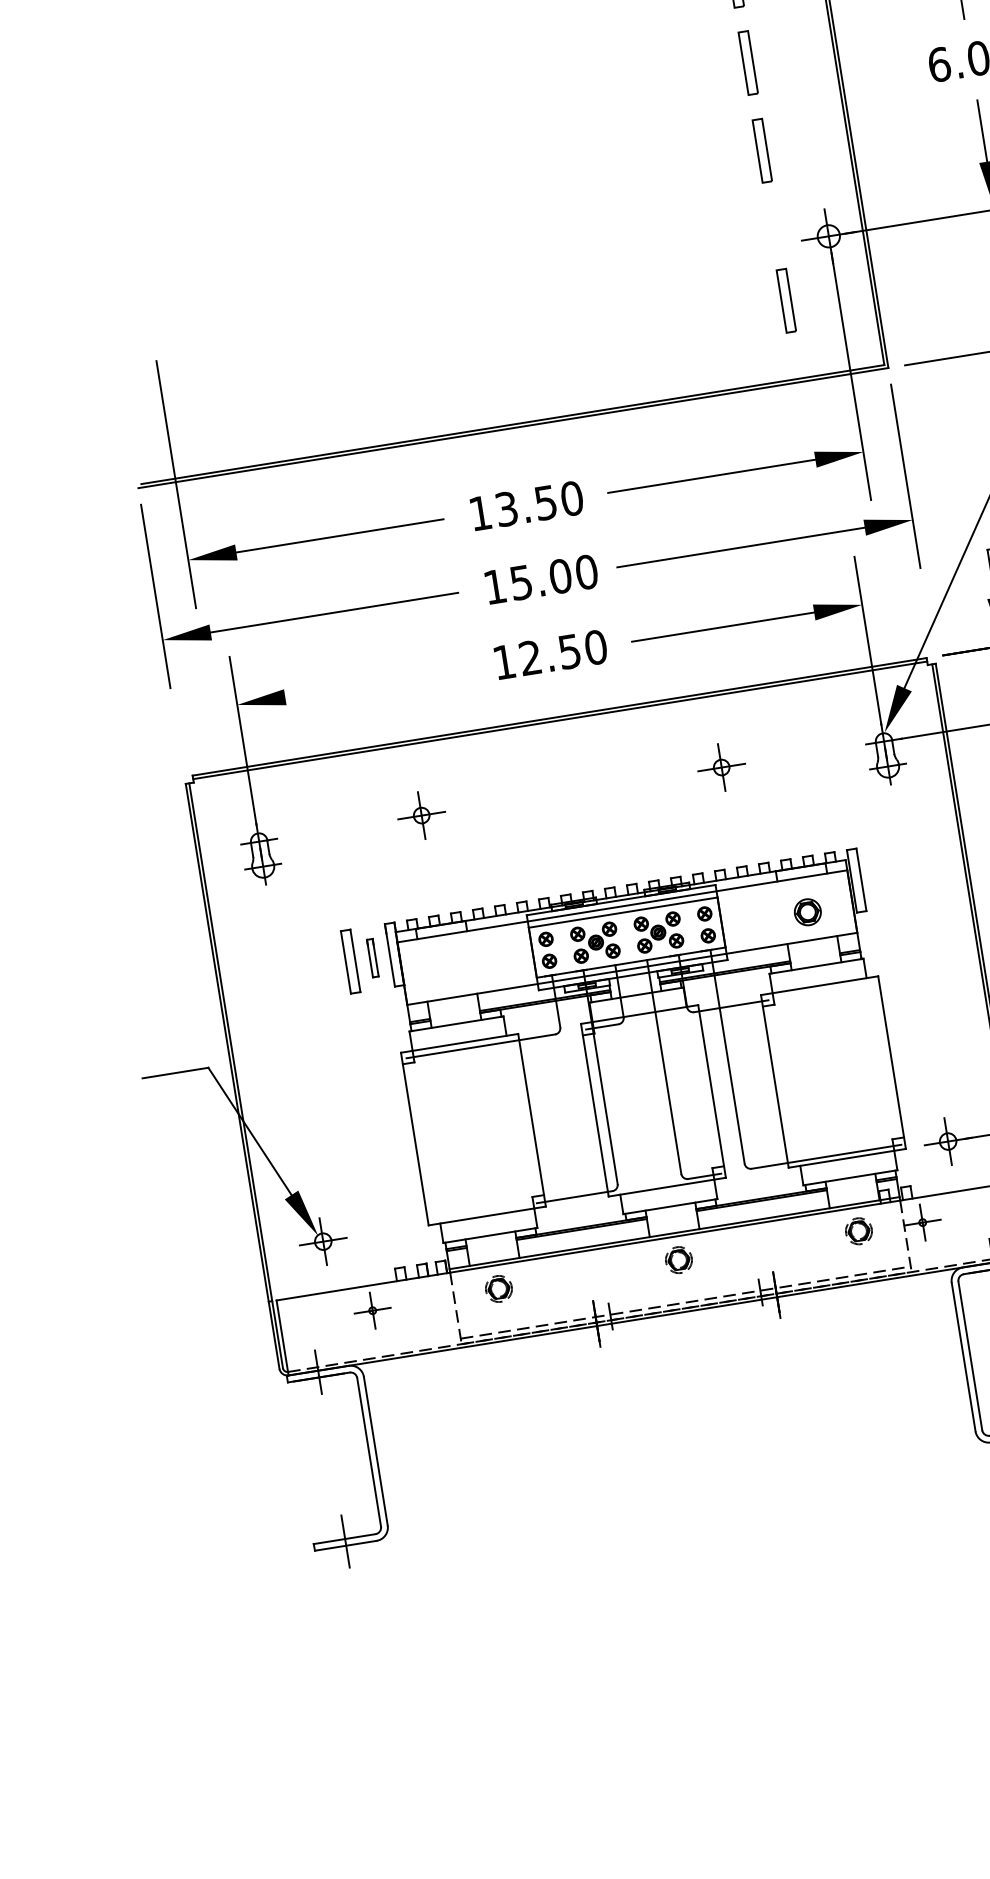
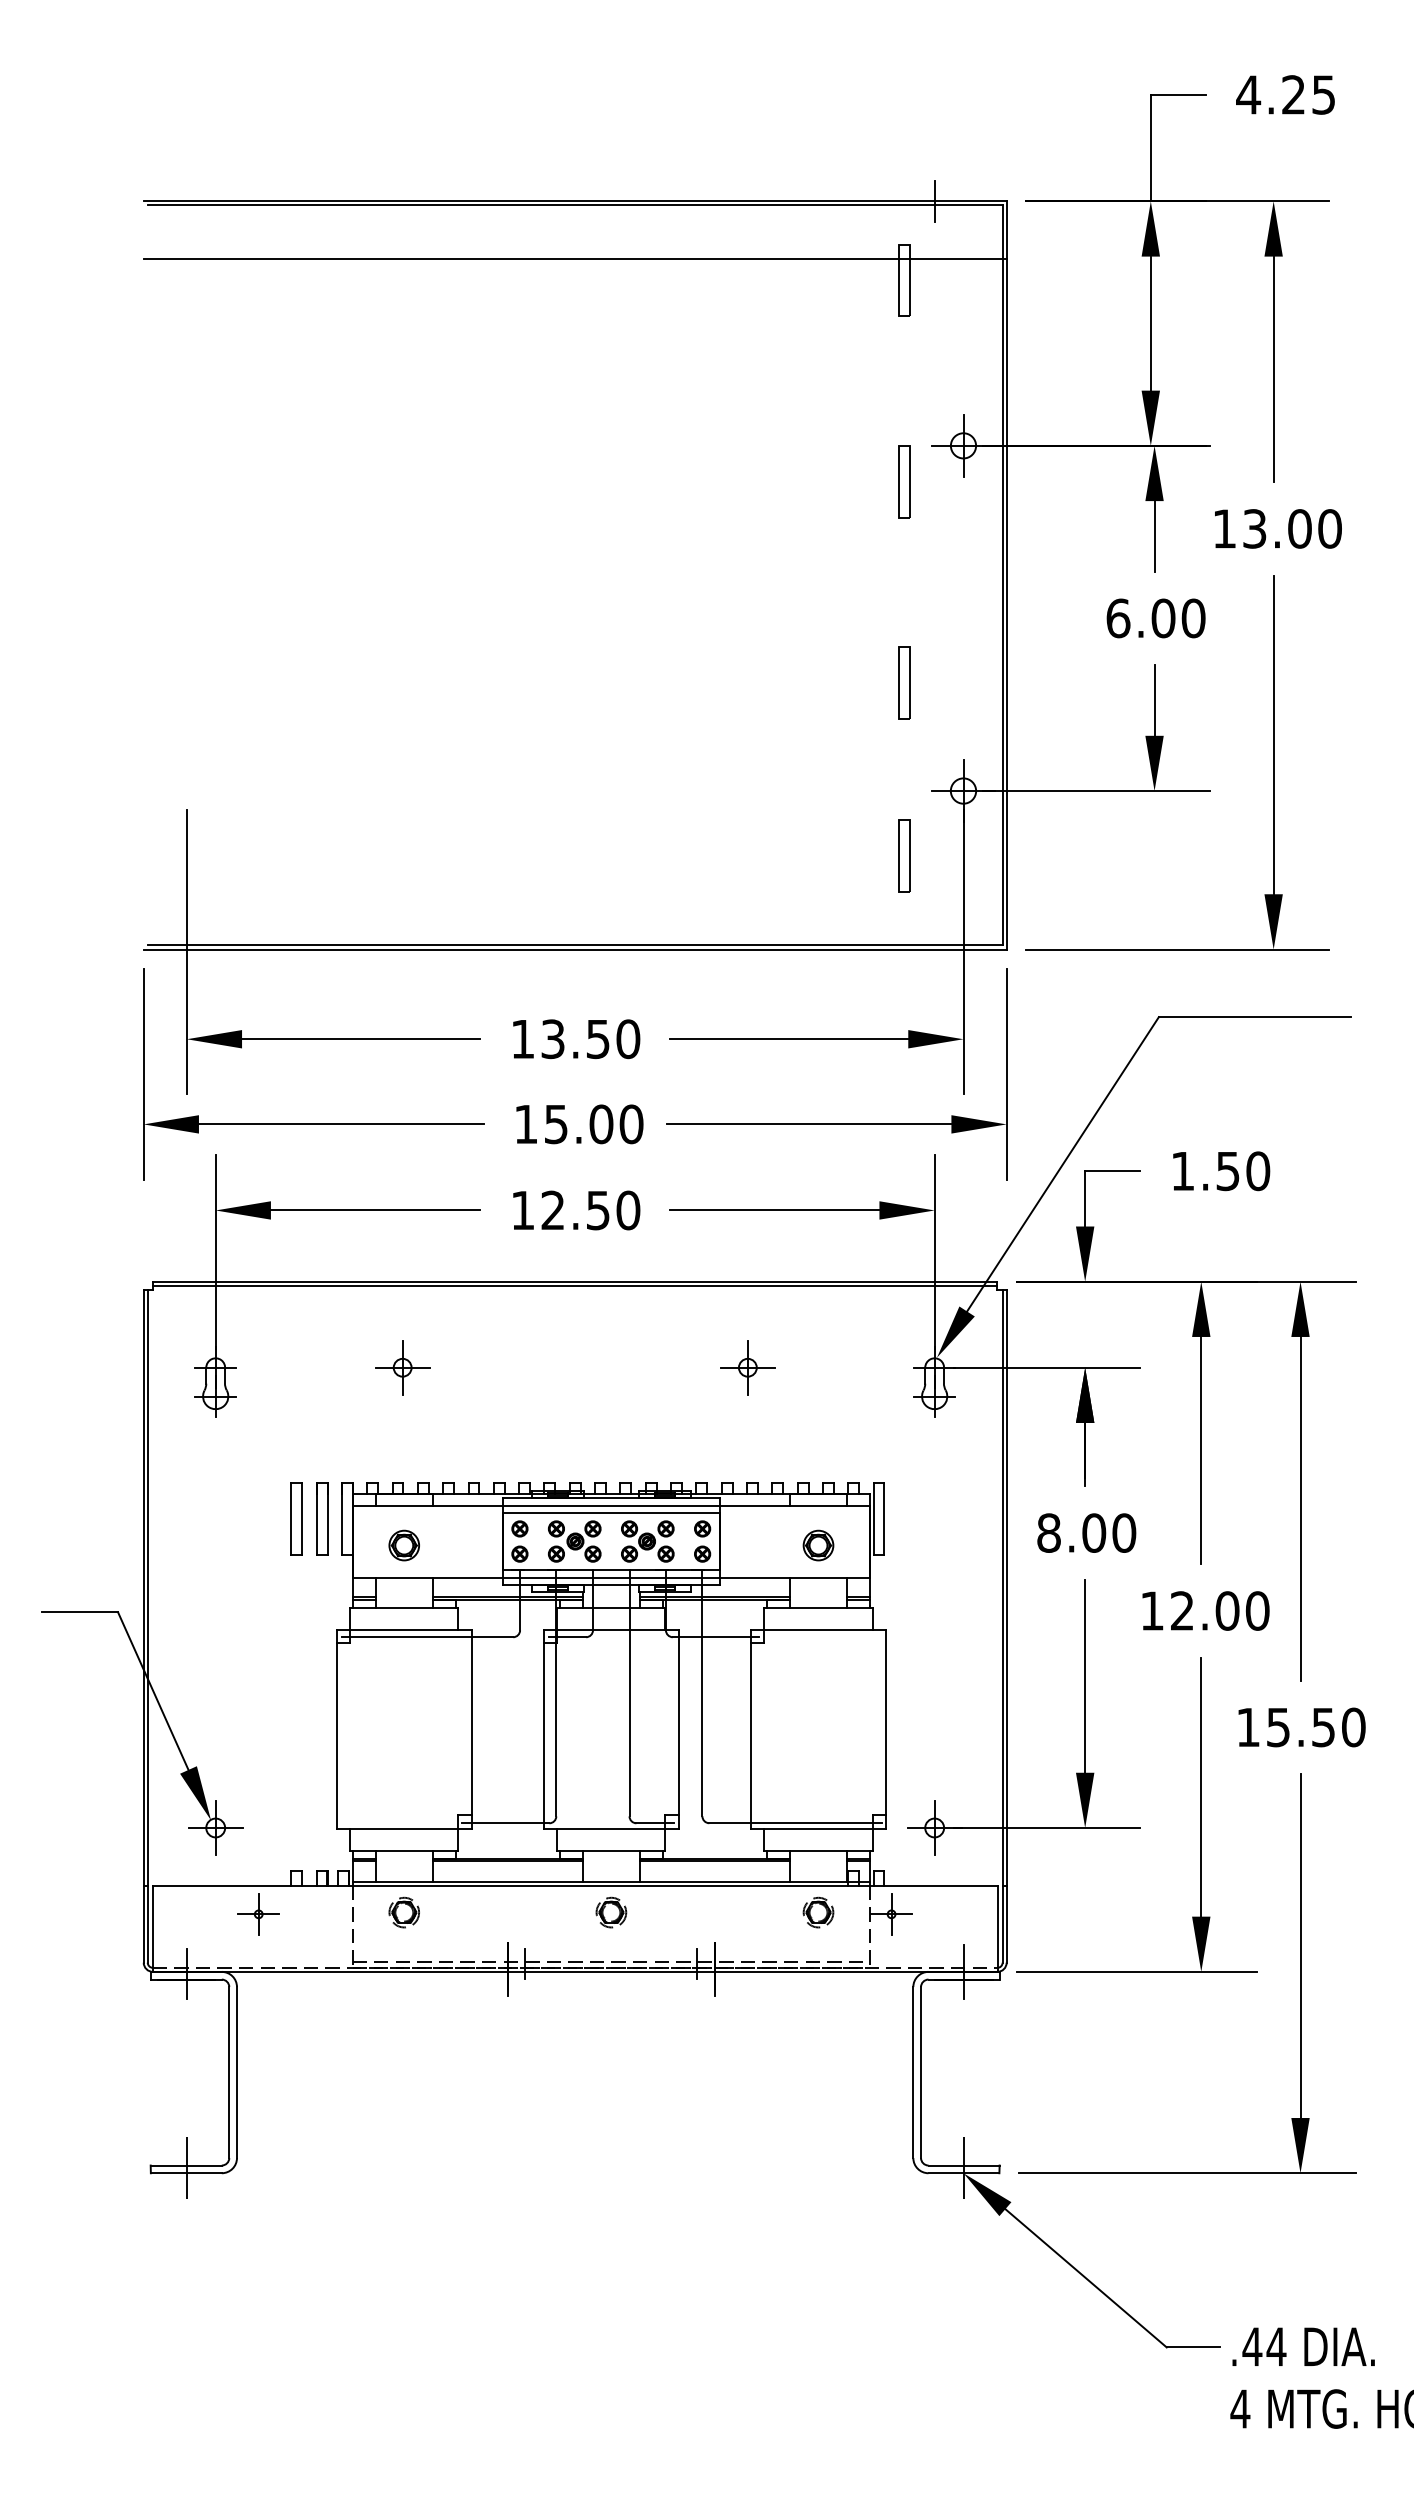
part: (748, 62) -> (904, 581), removed
line: (376, 682) -> (375, 1210), added
part: (373, 957) -> (322, 1518), size x1.67
part: (447, 969) -> (403, 1545), added

